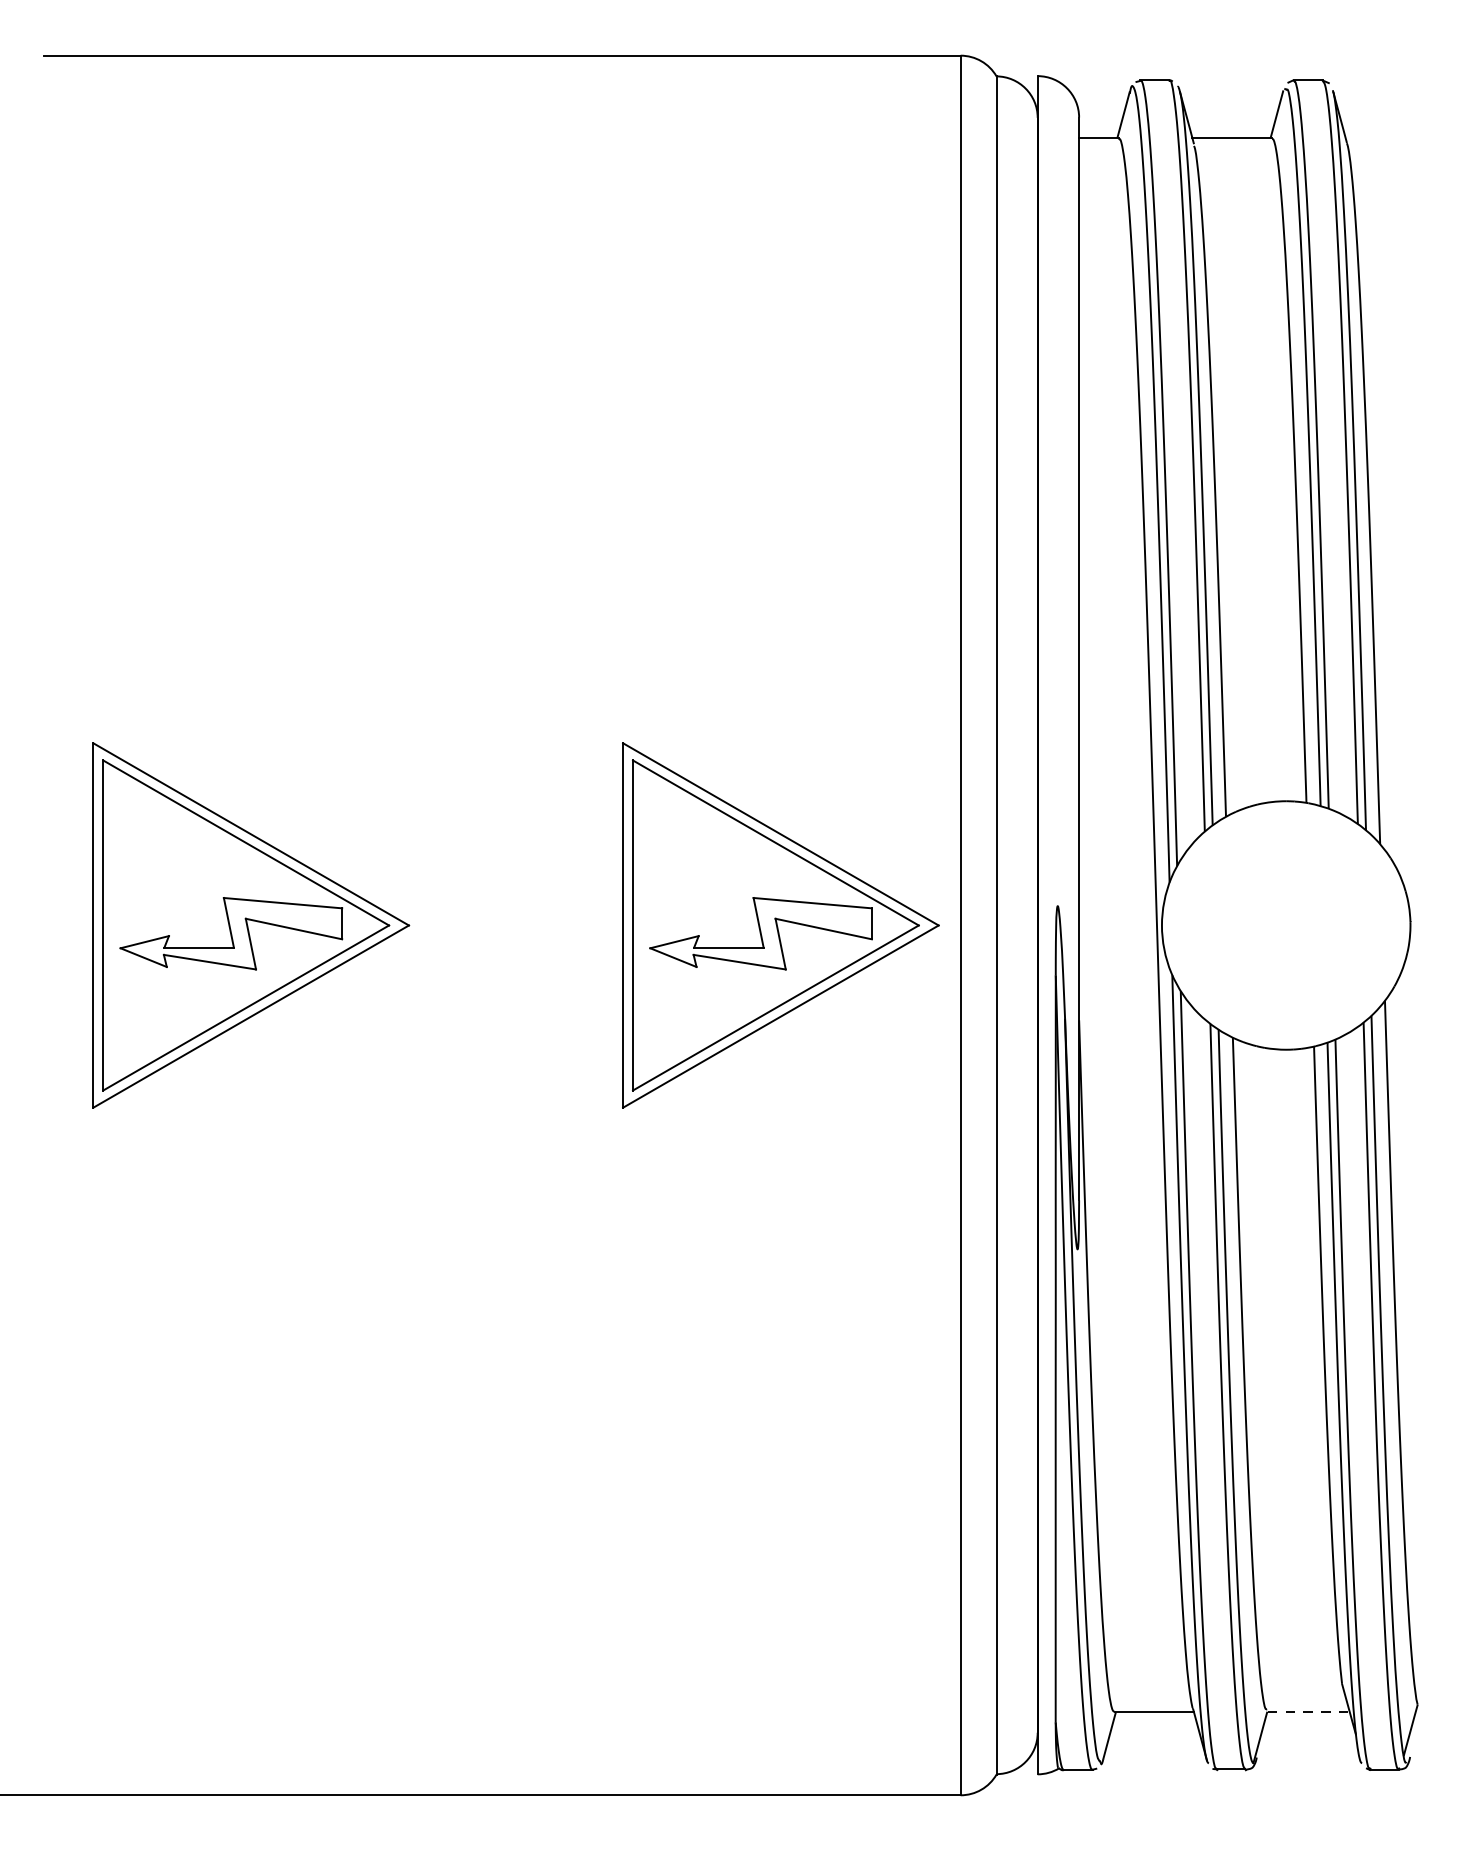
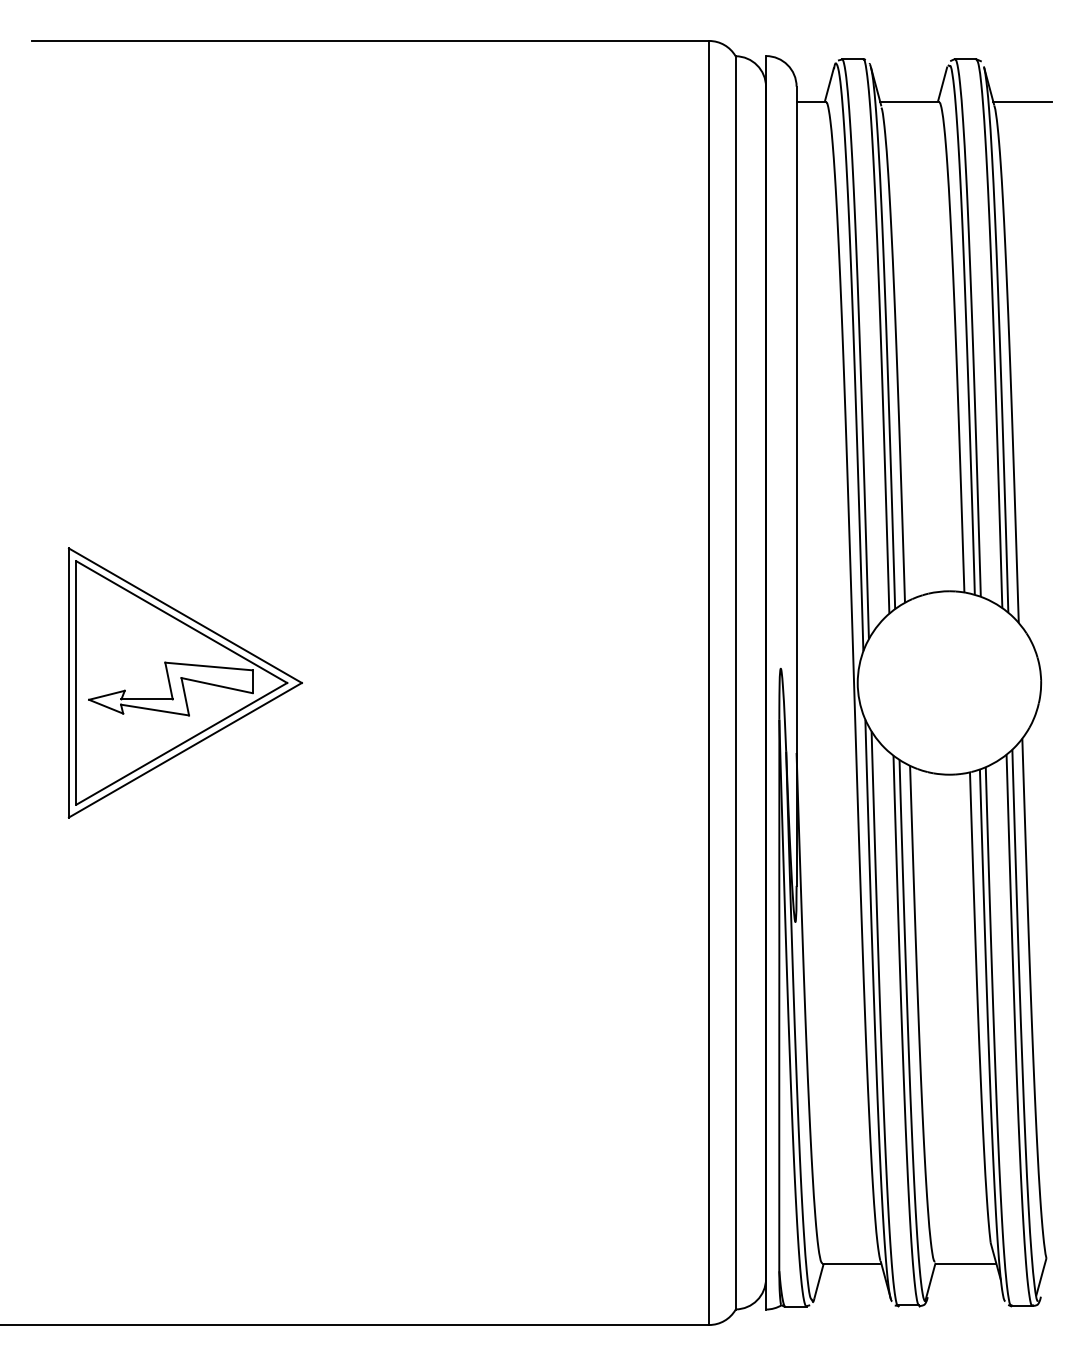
line: (1385, 137) -> (1022, 101), added
part: (779, 924) -> (575, 682), removed
line: (1307, 1711) -> (965, 1263), dashed -> solid

